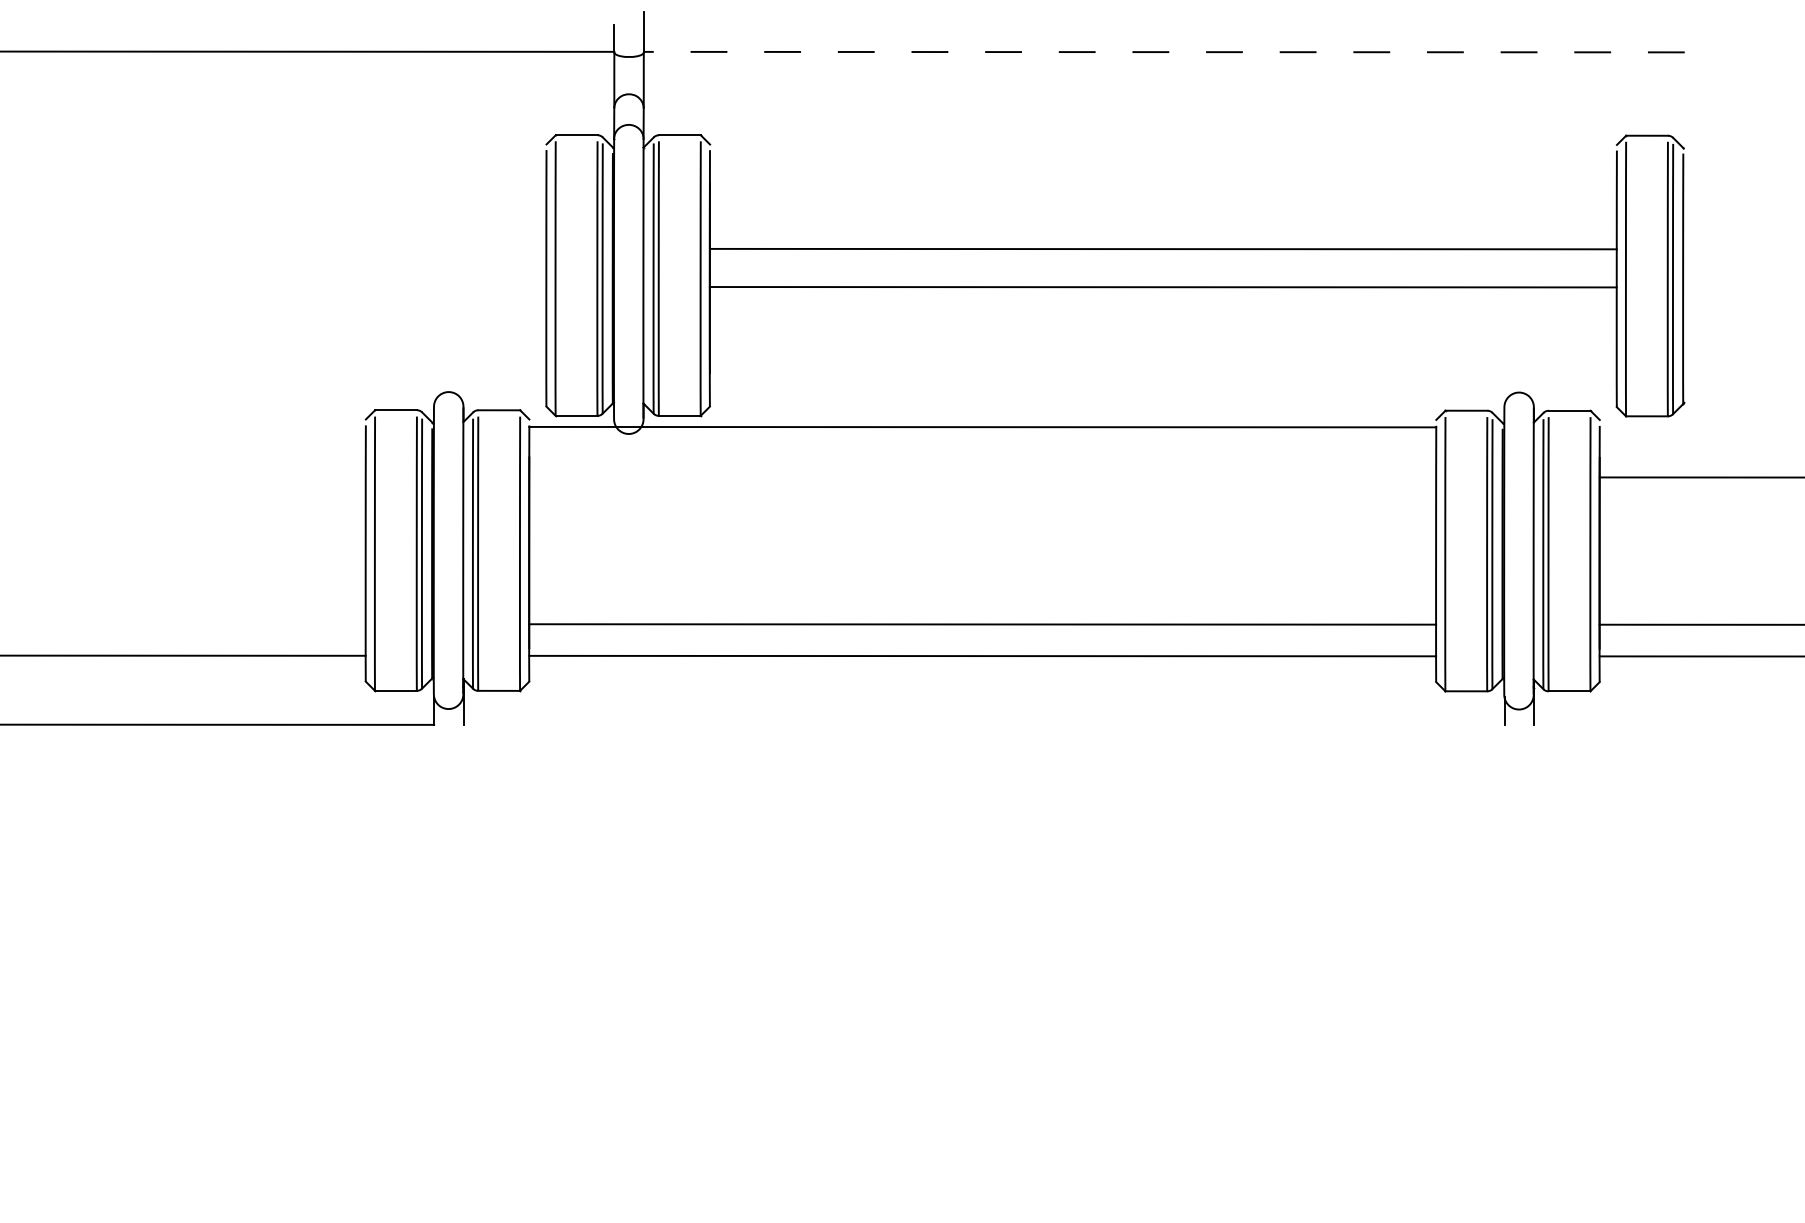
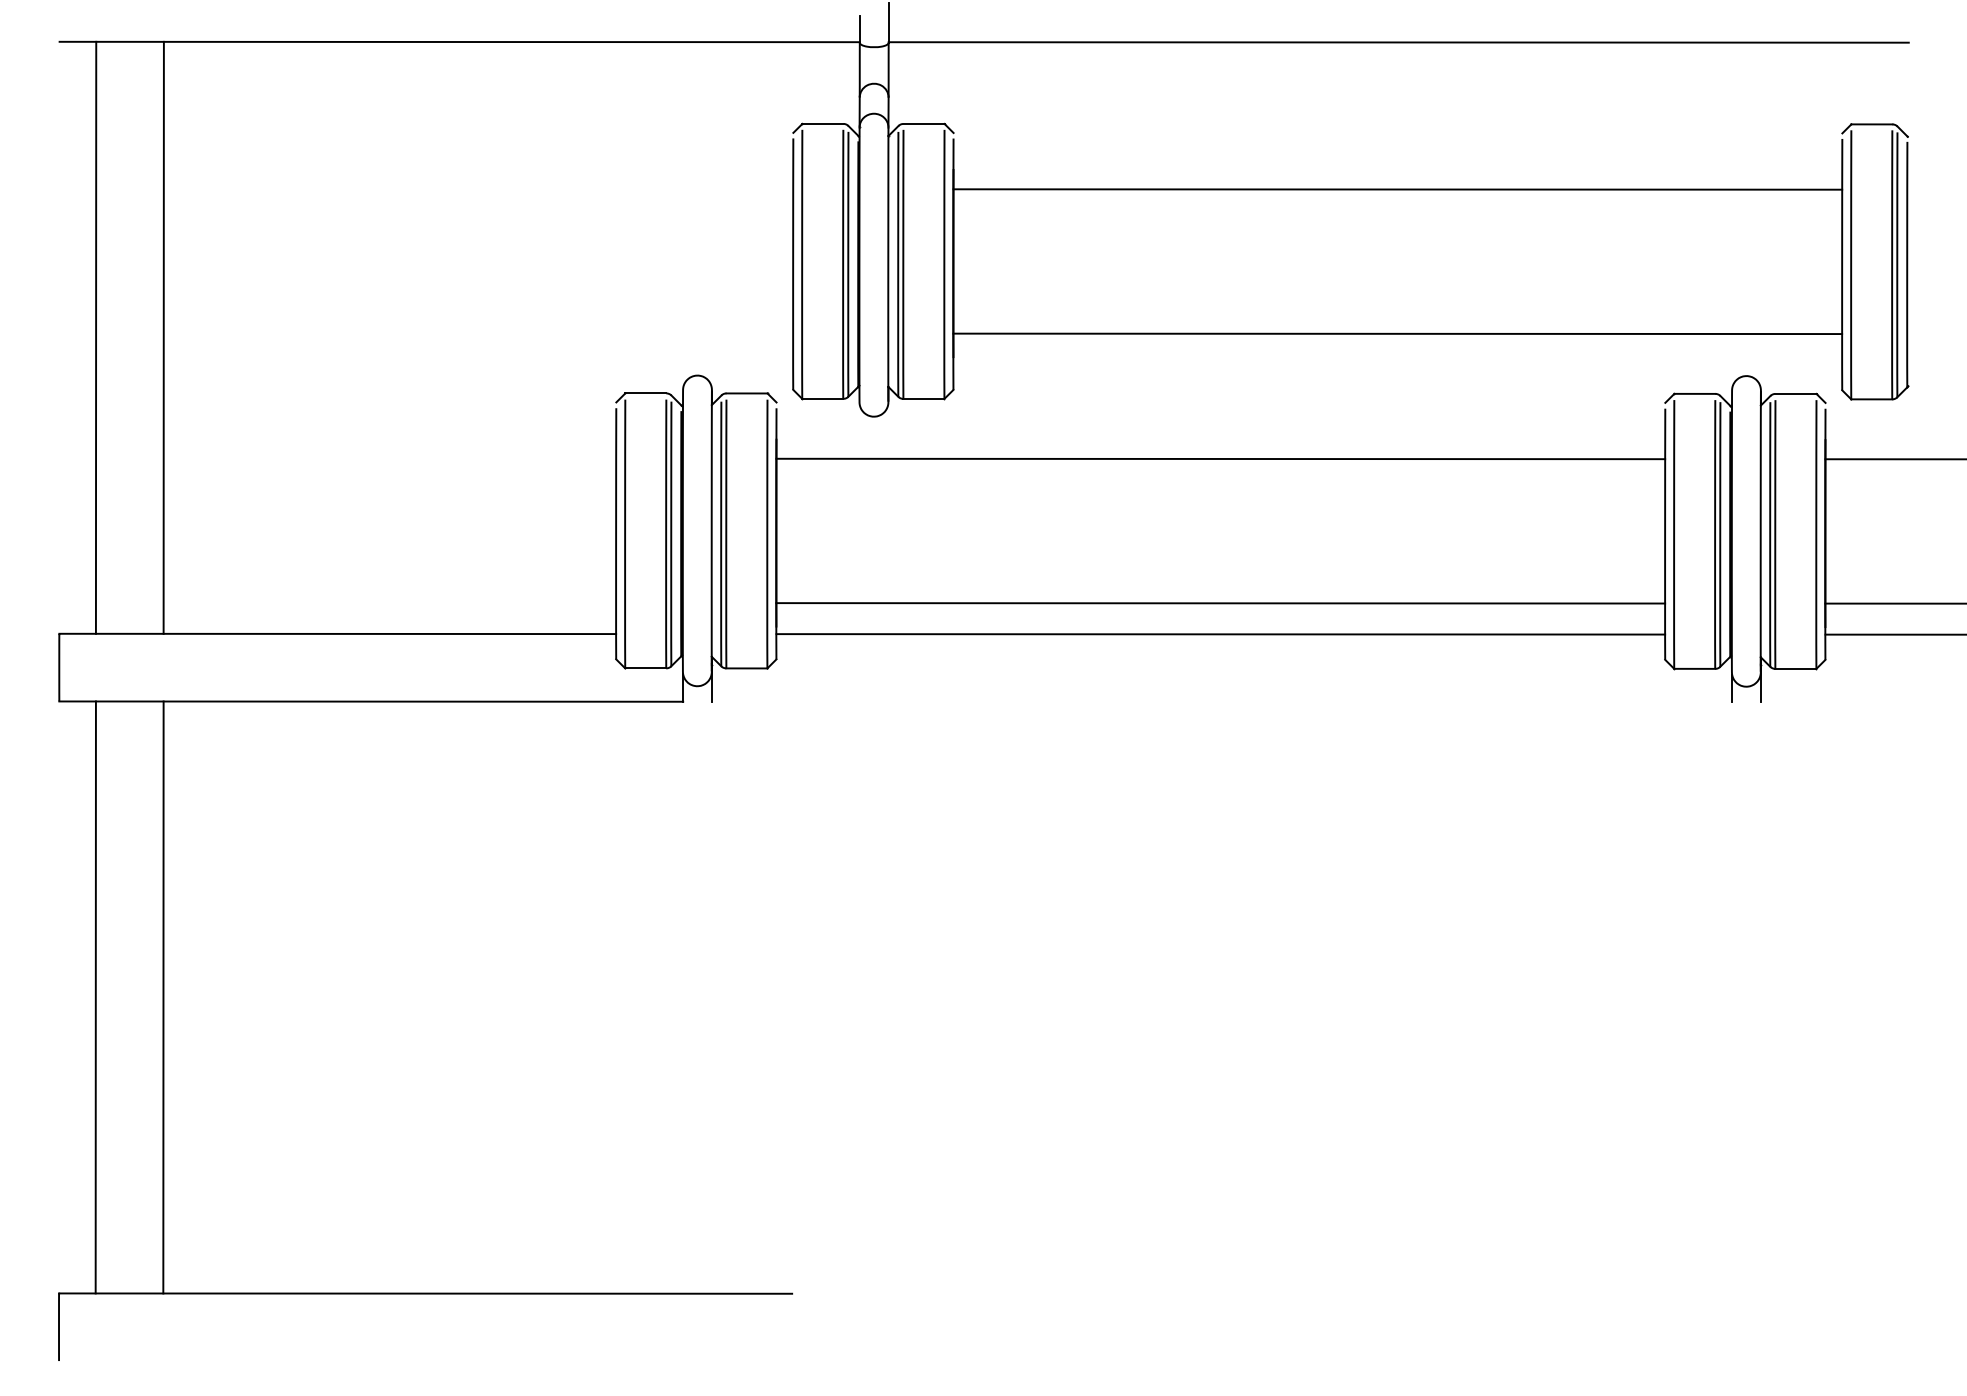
line: (1164, 52) -> (1398, 42), dashed -> solid
line: (1163, 249) -> (1397, 189), moved
line: (1163, 286) -> (1397, 333), moved
line: (982, 426) -> (1220, 458), moved

